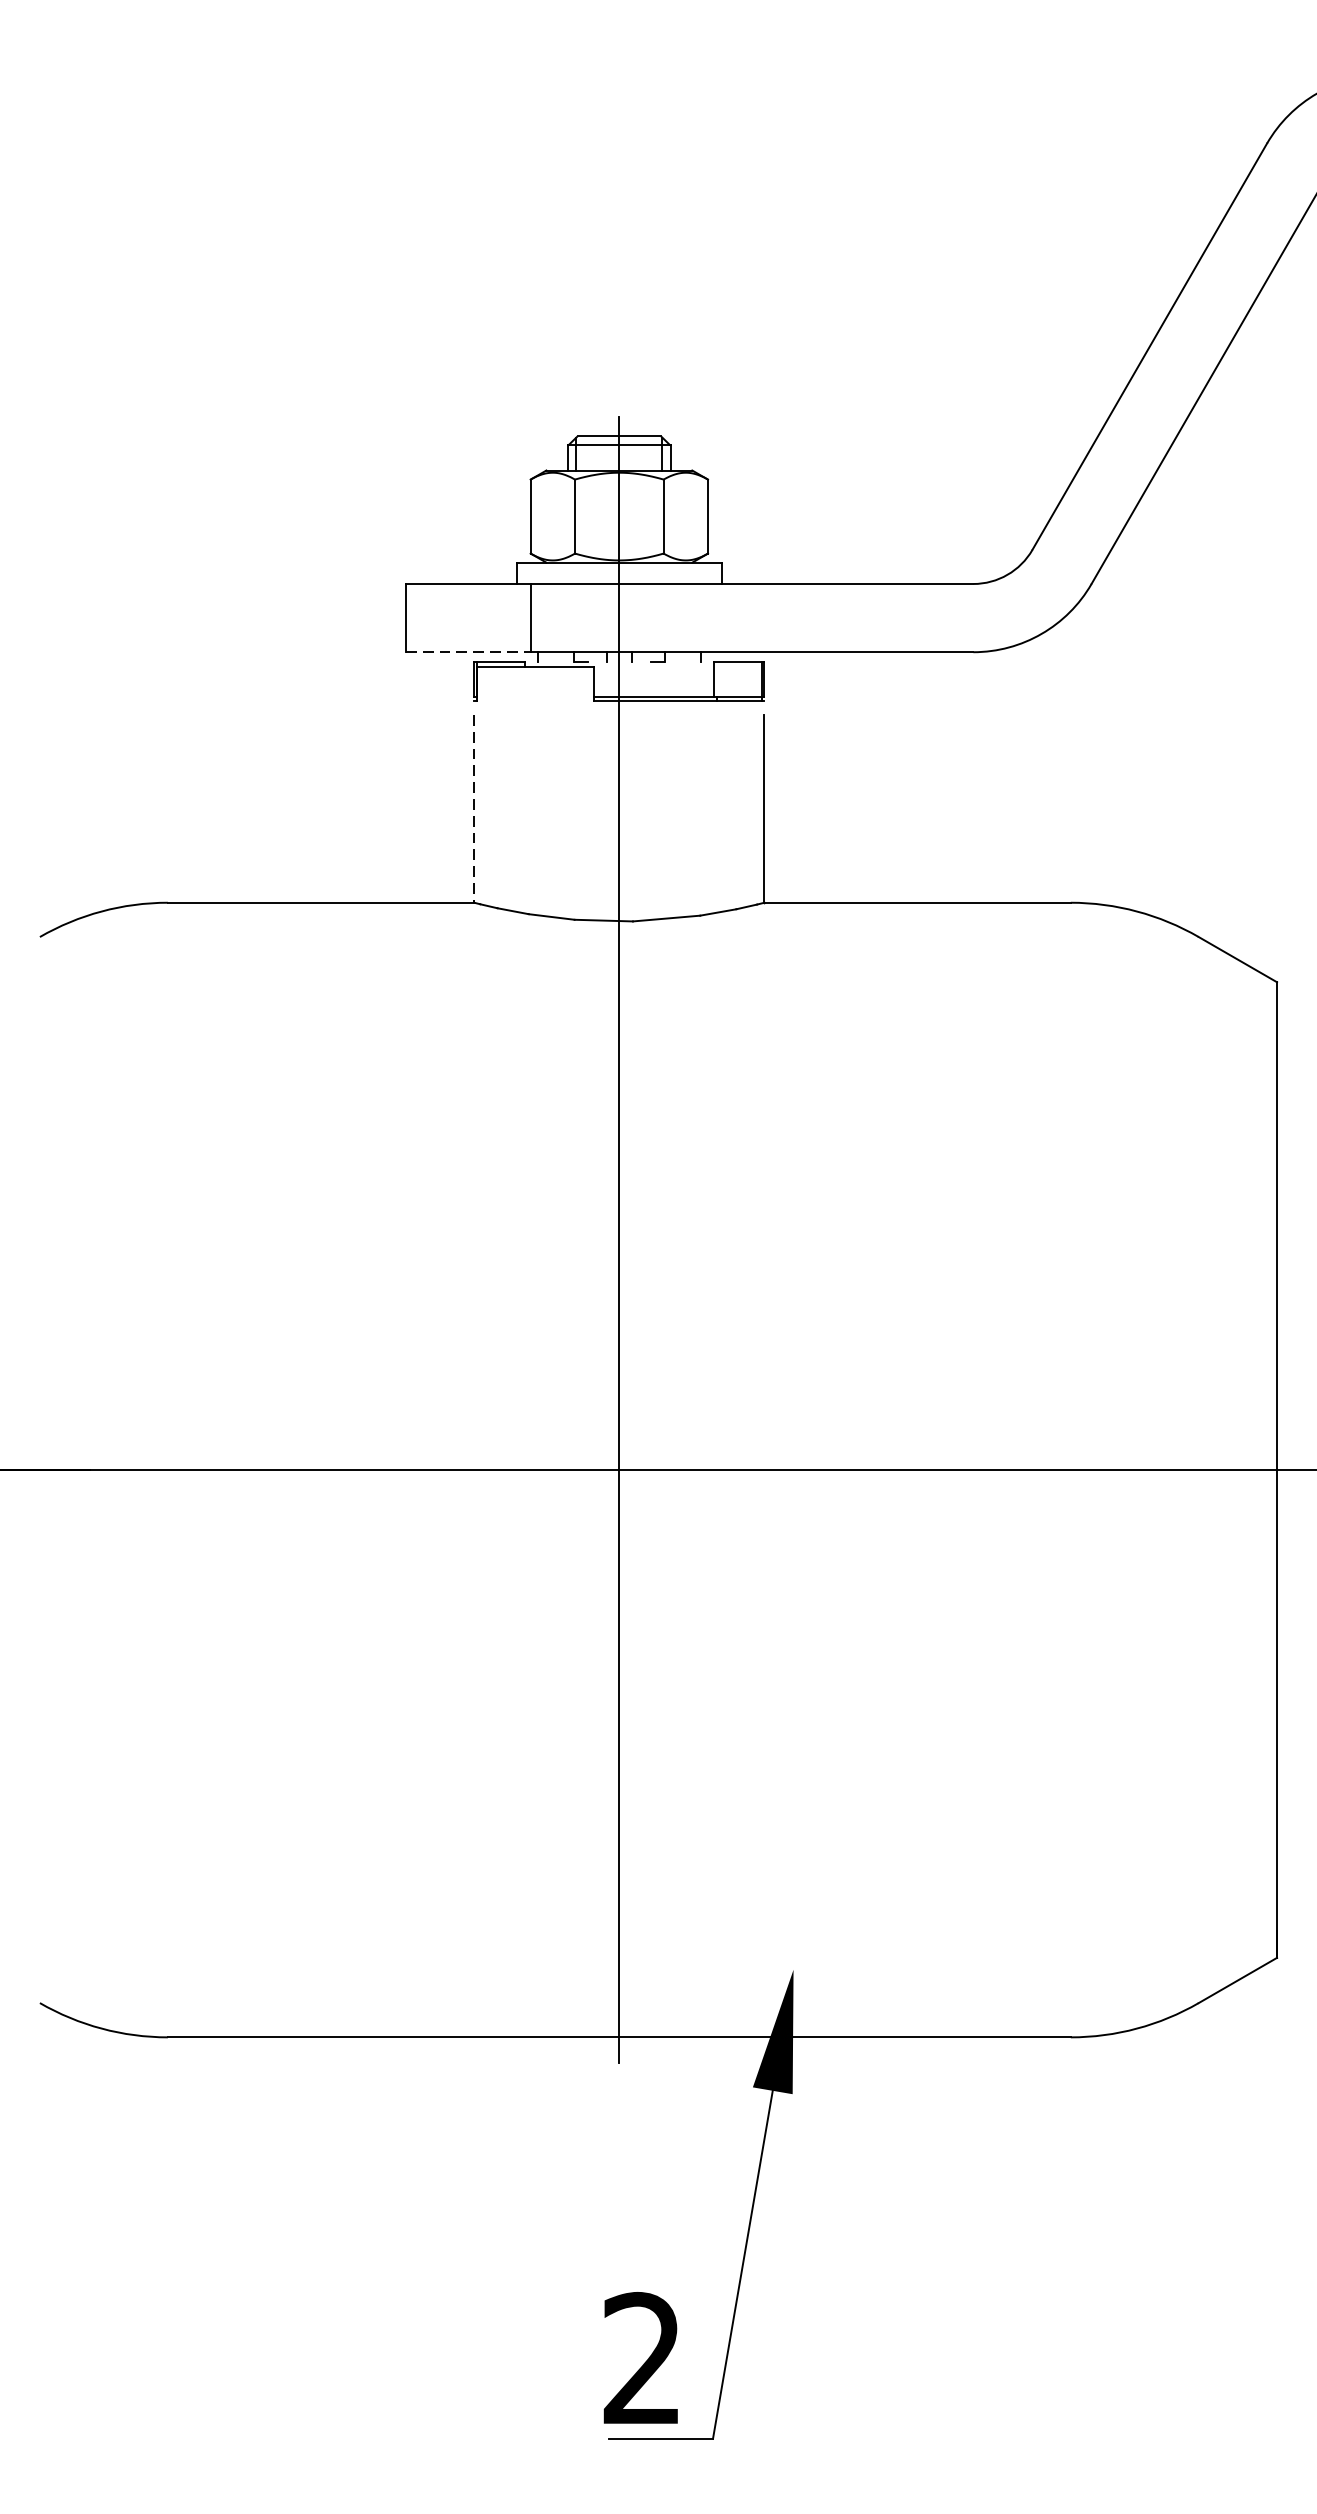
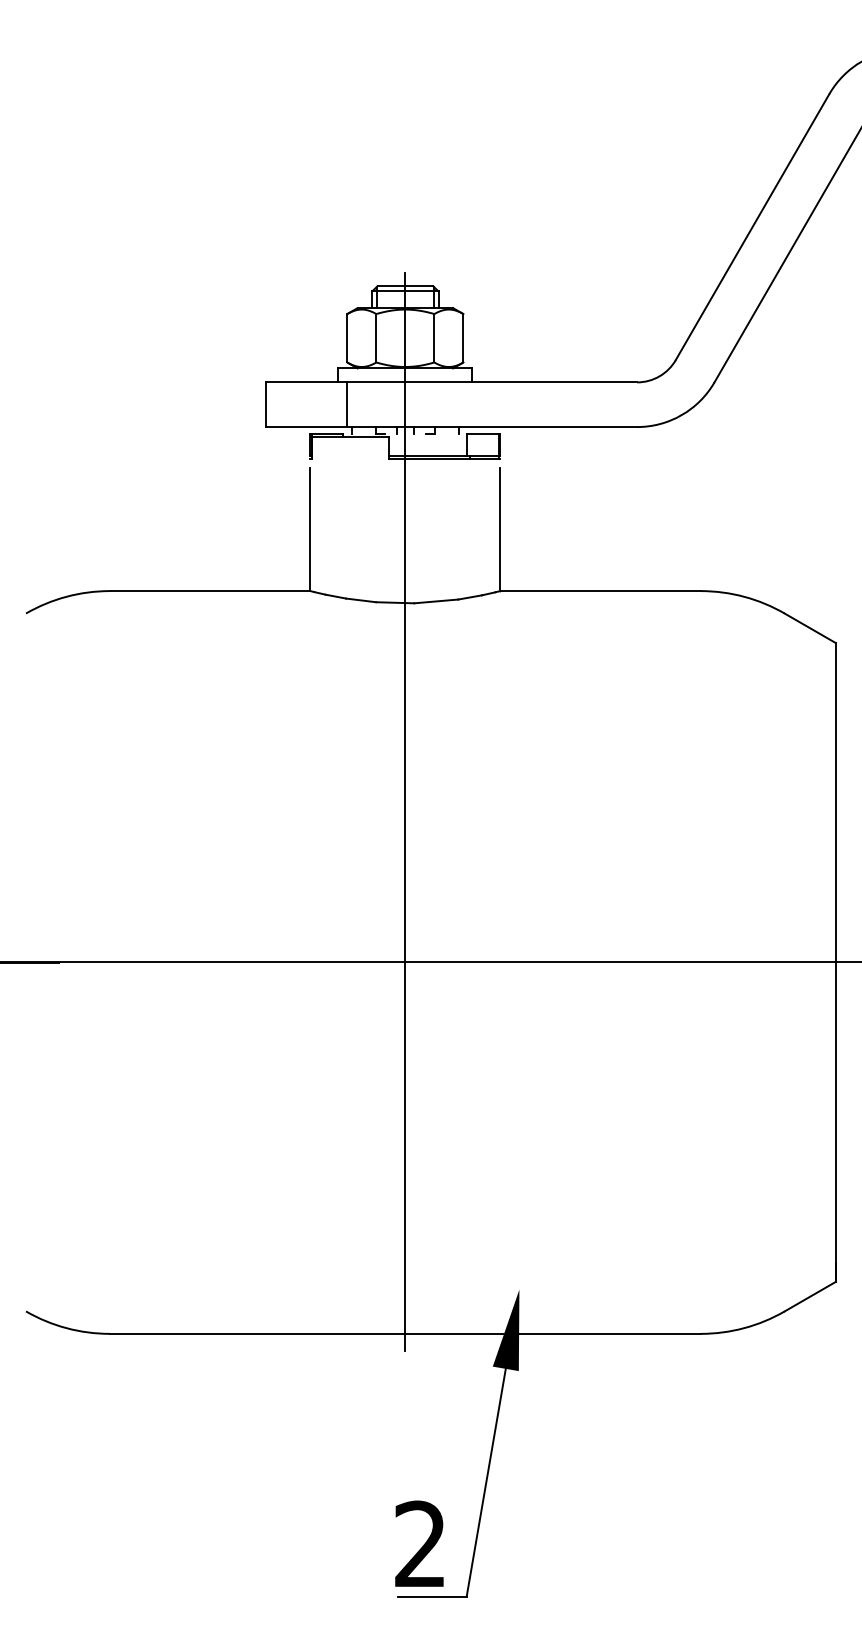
line: (468, 652) -> (306, 427), dashed -> solid
line: (474, 810) -> (310, 530), dashed -> solid

